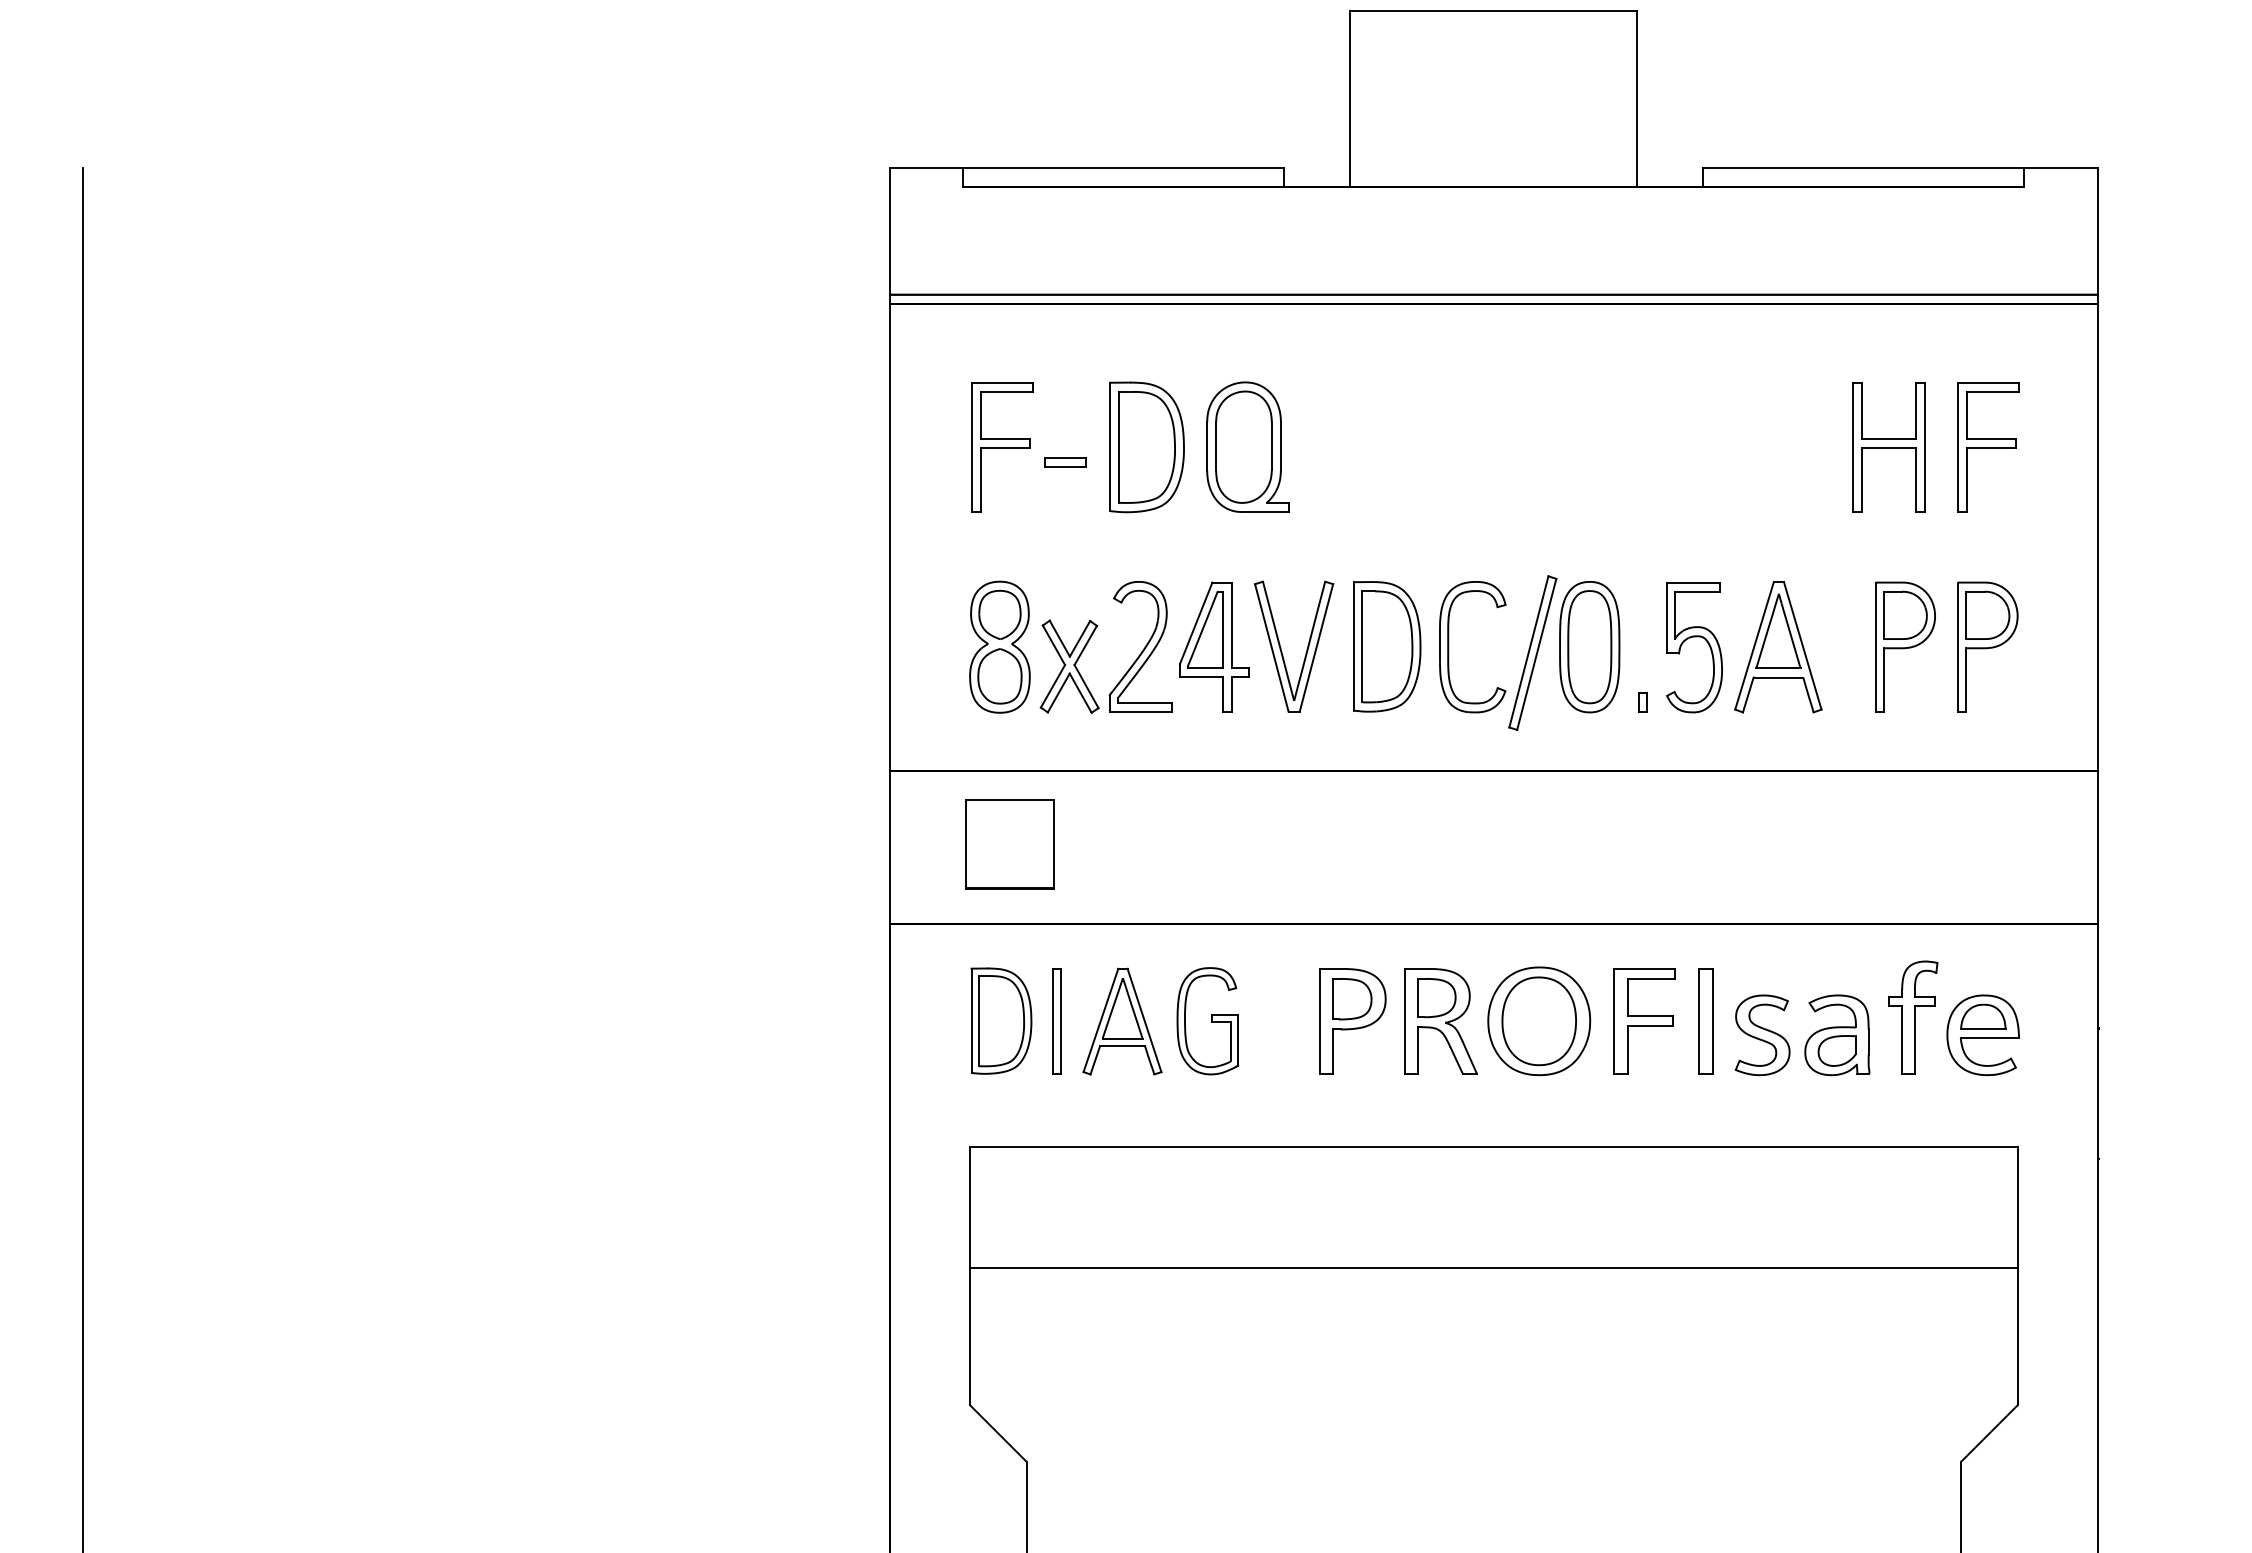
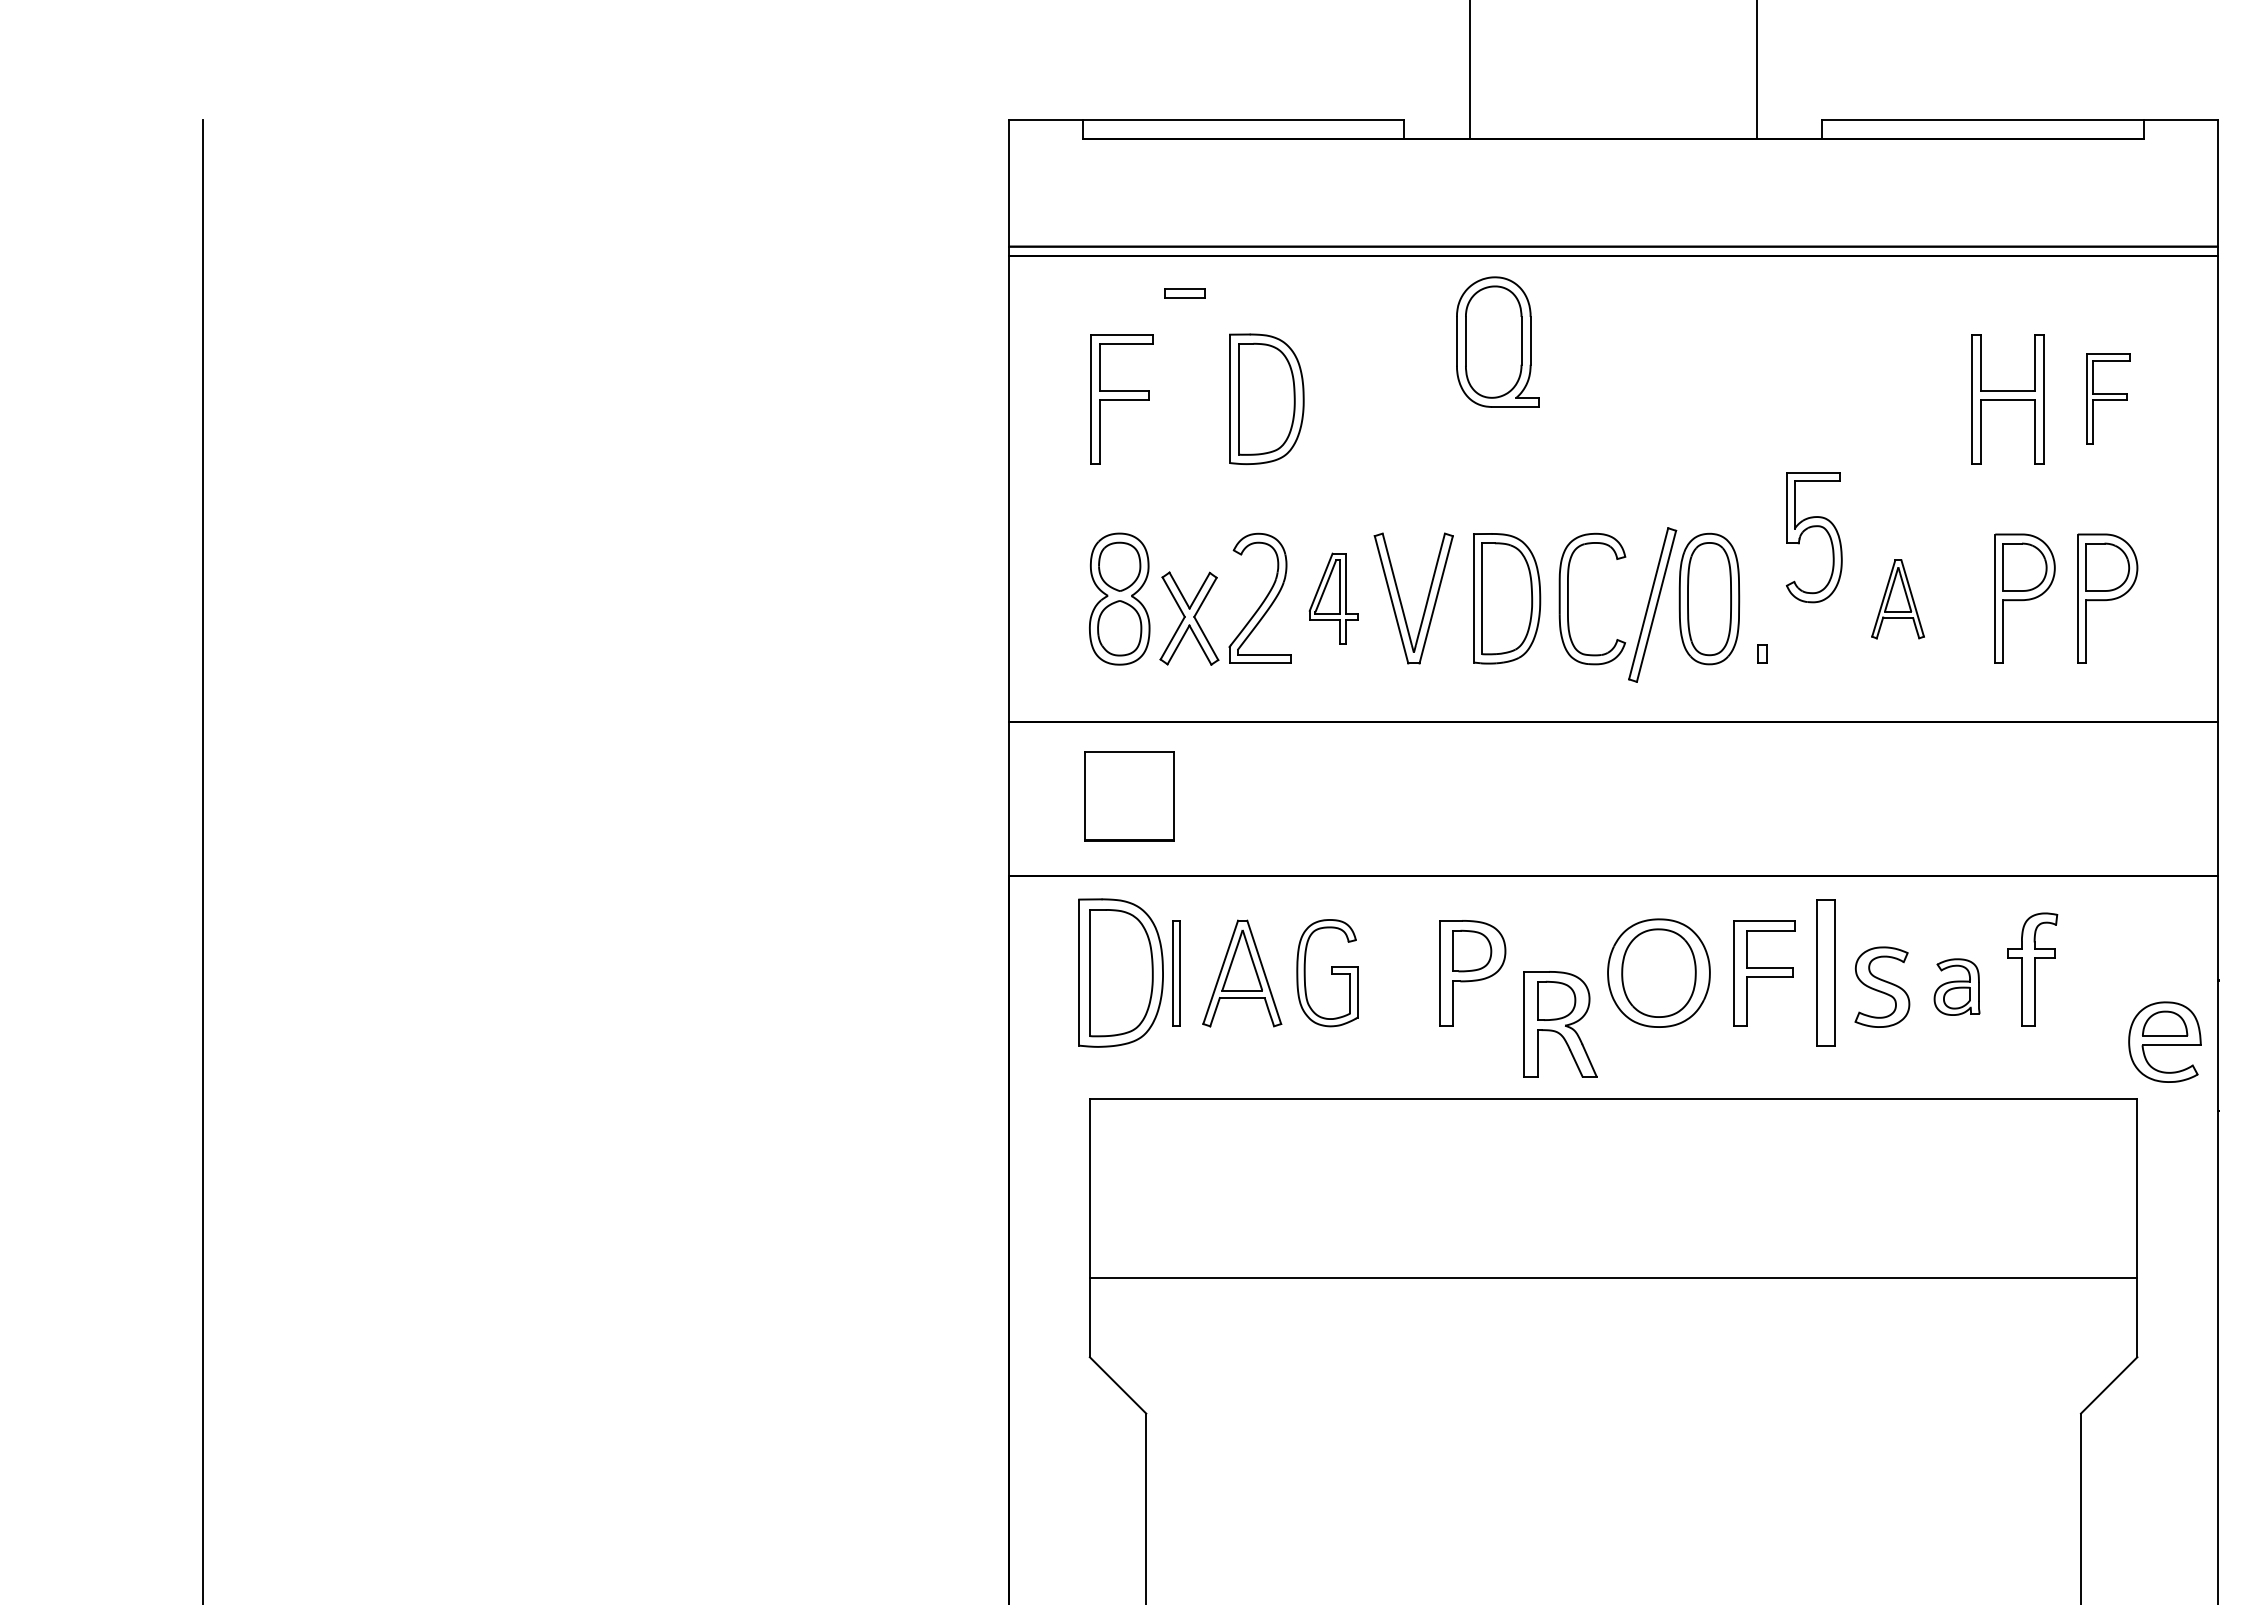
part: (1247, 446) -> (1497, 341), moved
part: (1987, 447) -> (2107, 399), size x0.7
part: (1064, 462) -> (1184, 293), moved
part: (1689, 638) -> (1809, 528), moved
part: (1213, 646) -> (1333, 598), size x0.7
part: (1777, 647) -> (1897, 599), size x0.6
part: (1001, 1020) -> (1121, 972), size x1.4
part: (1440, 1021) -> (1560, 1024), moved
part: (1705, 1021) -> (1825, 973), size x1.4
part: (1836, 1034) -> (1956, 986), size x0.7
part: (1982, 1034) -> (2164, 1041), moved
line: (1493, 1268) -> (1613, 1278), moved

